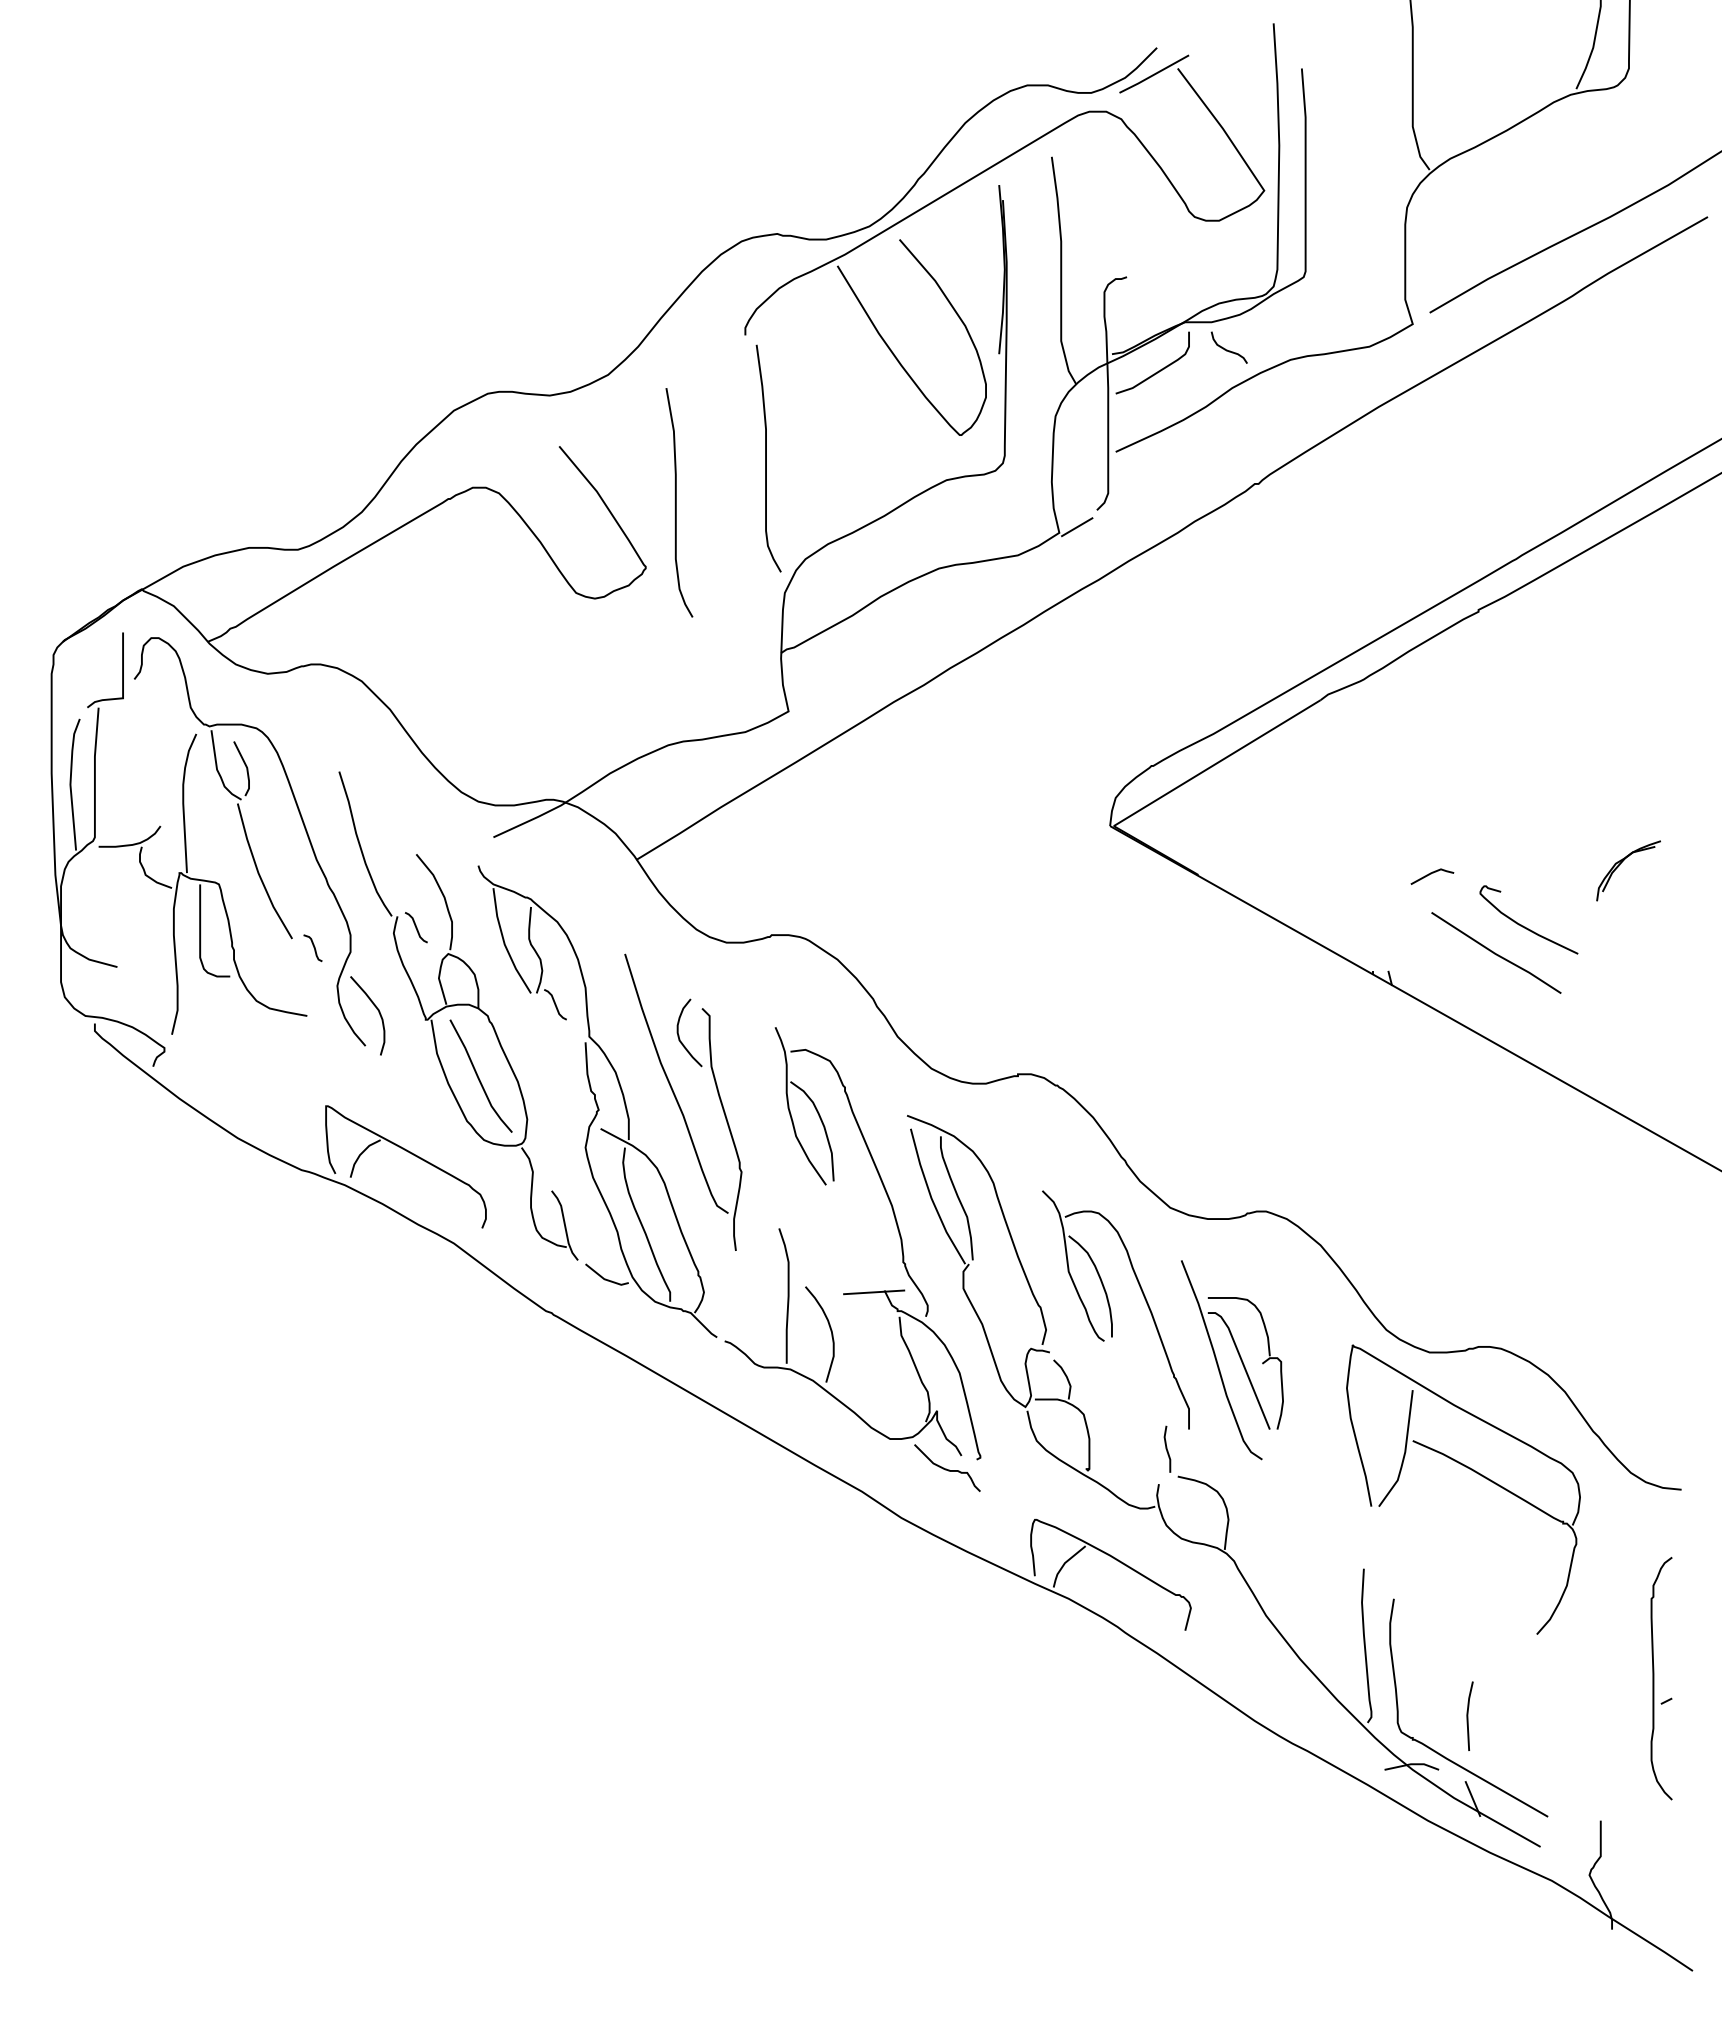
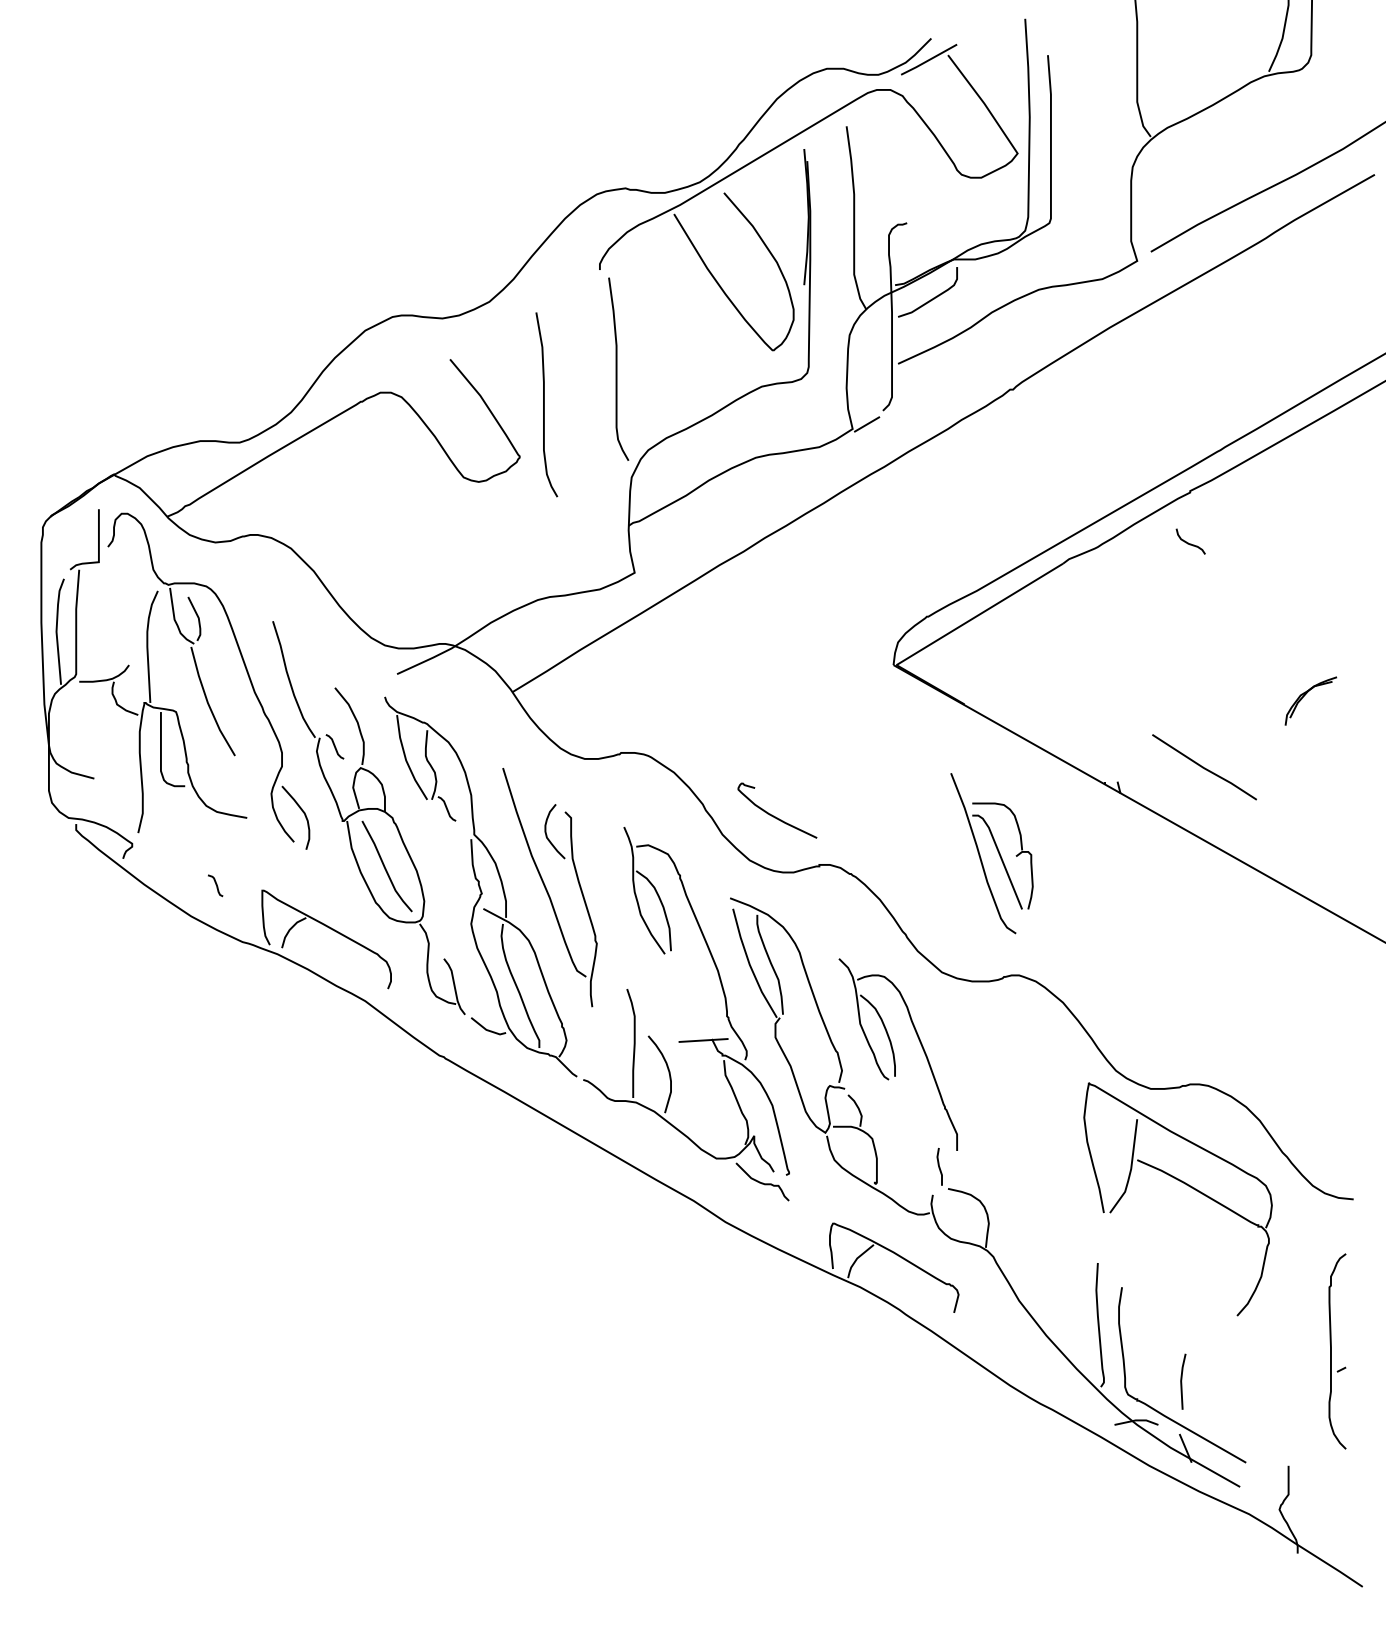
curve: (1227, 349) -> (1189, 543), moved
line: (1431, 874) -> (1152, 704), removed
curve: (1525, 926) -> (774, 815), moved
curve: (313, 947) -> (215, 885), moved
part: (1239, 1357) -> (997, 851), moved

